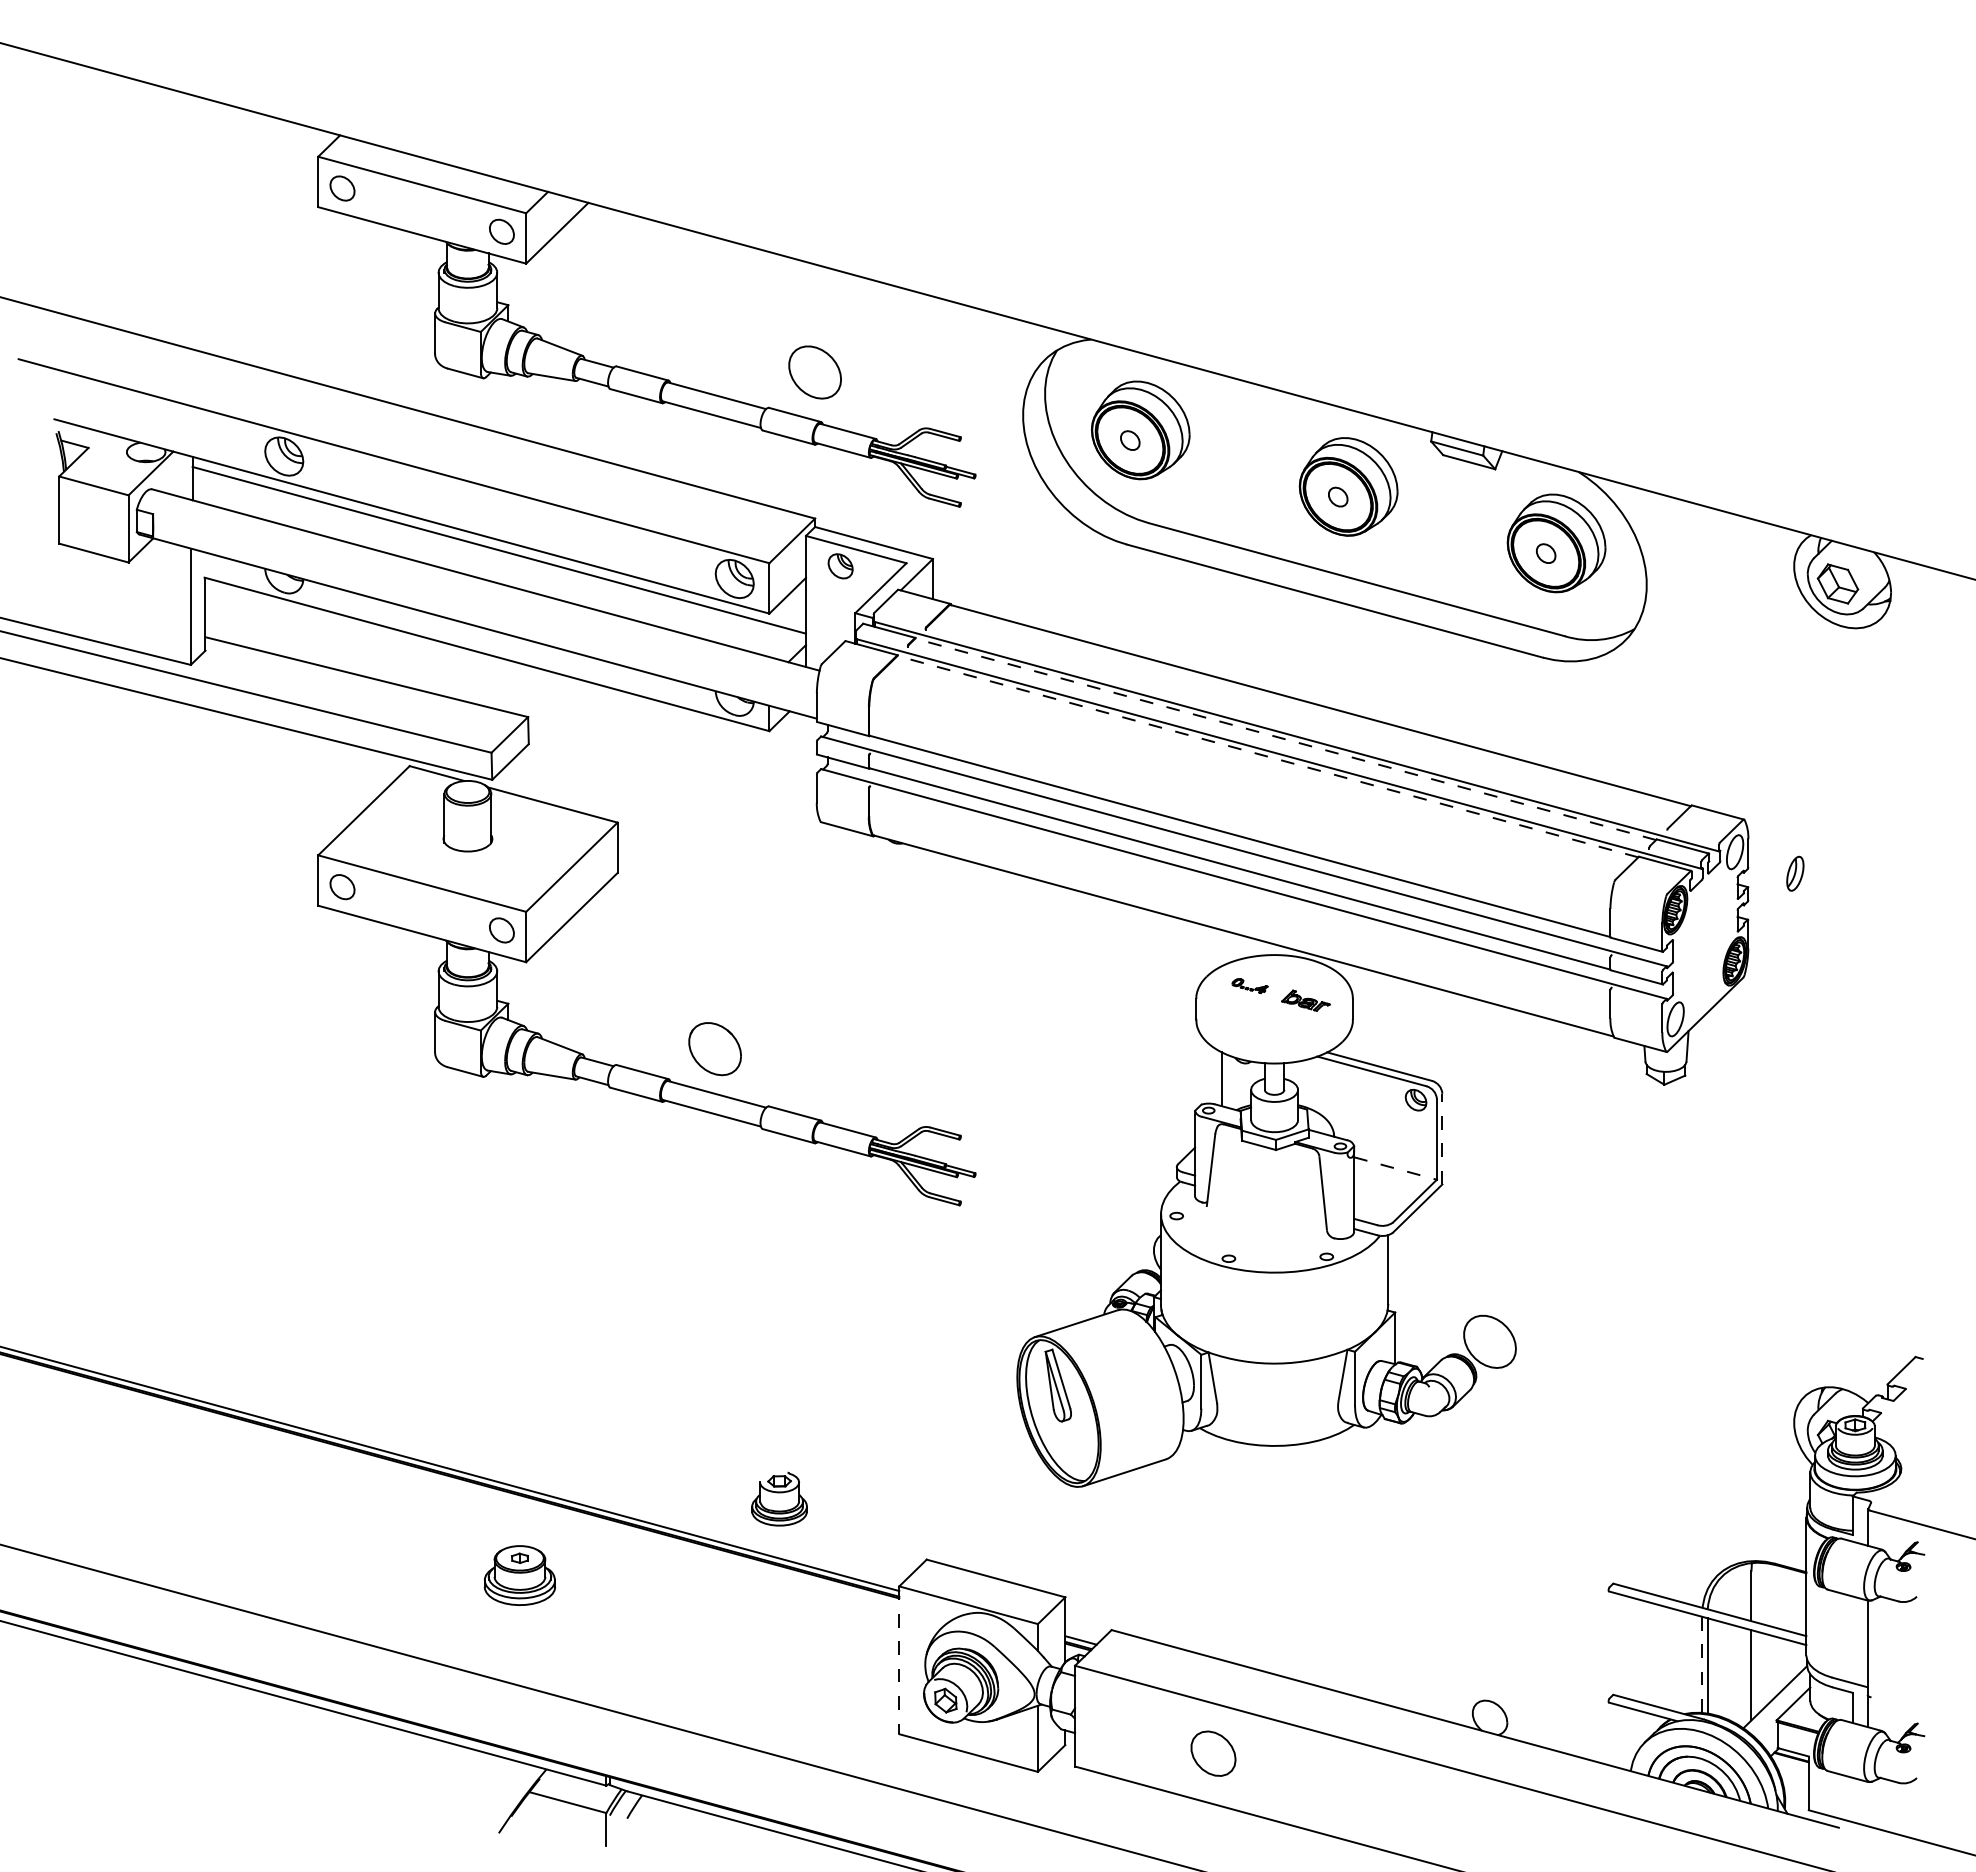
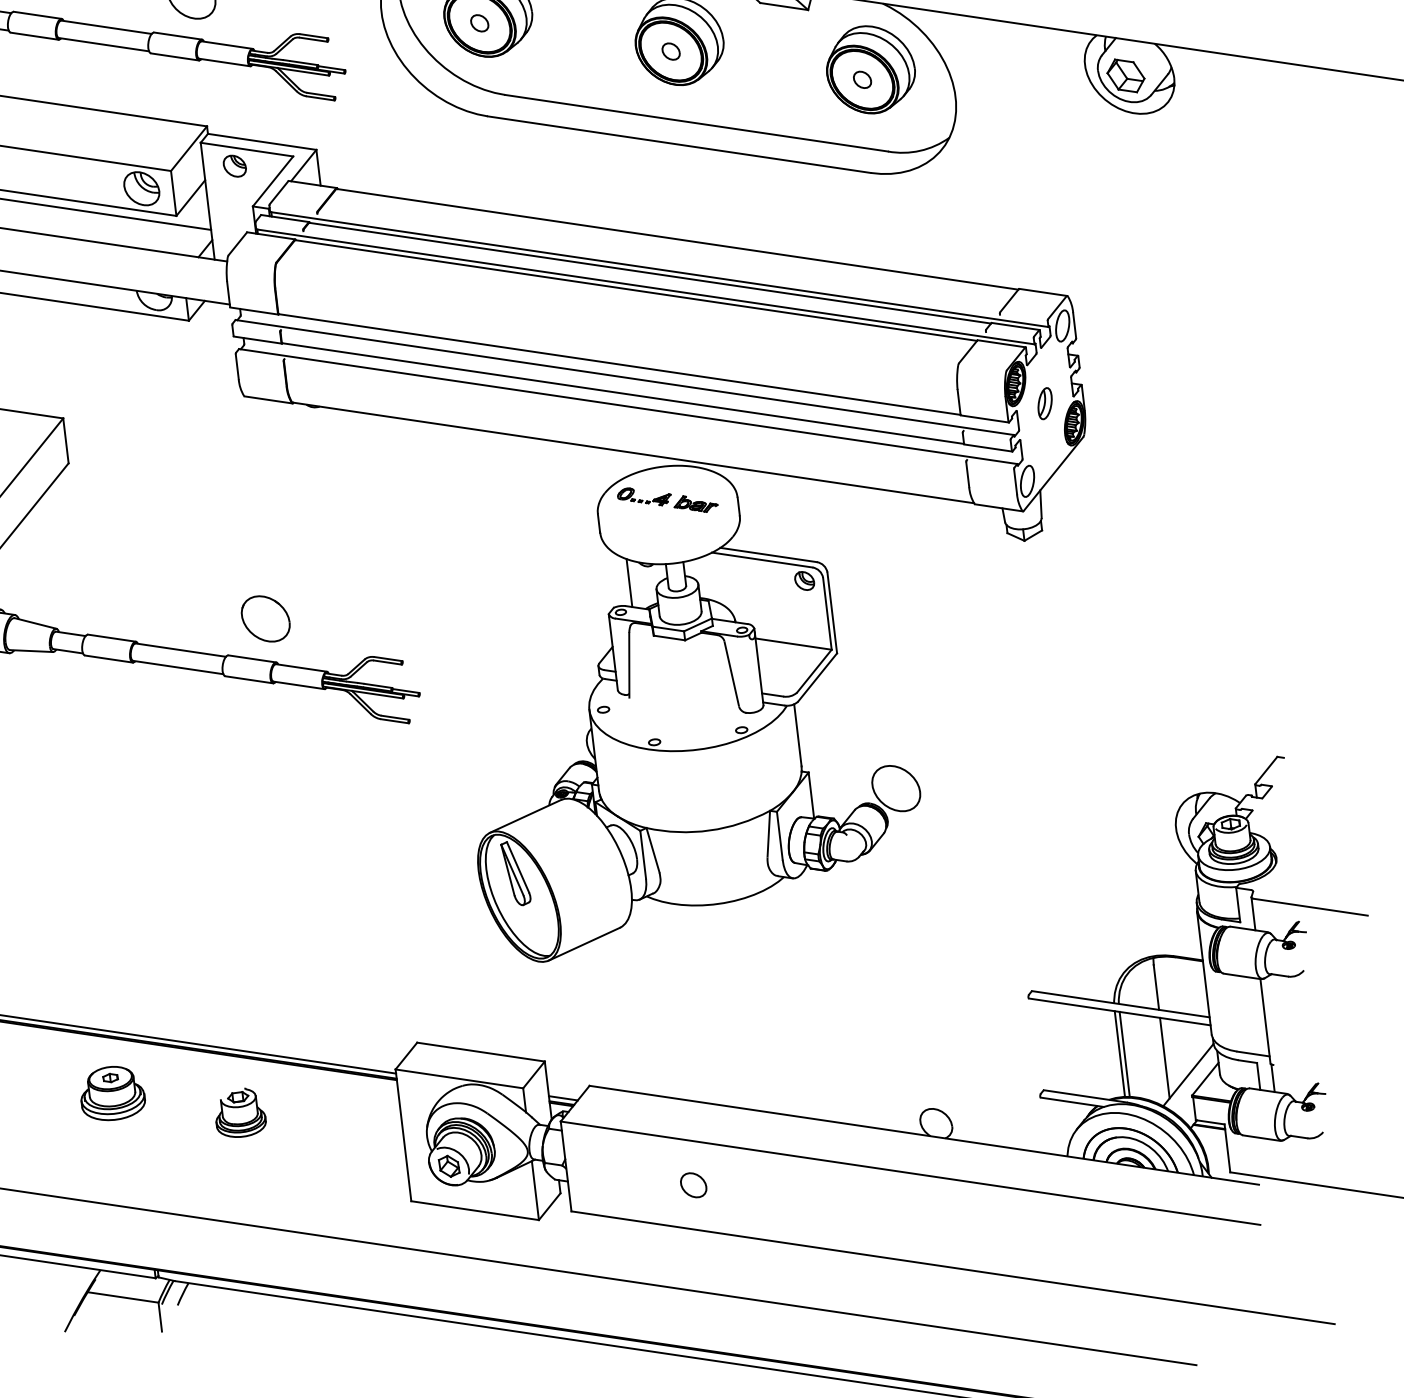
line: (1285, 739) -> (649, 273), dashed -> solid
line: (1268, 756) -> (636, 290), dashed -> solid
part: (1795, 873) -> (1045, 403), moved
part: (1249, 985) -> (643, 496), size x1.67
part: (714, 1049) -> (265, 619), moved
line: (1442, 1138) -> (832, 612), dashed -> solid
line: (1395, 1168) -> (793, 644), dashed -> solid
part: (779, 1498) -> (239, 1112), moved
part: (519, 1575) -> (112, 1093), moved
line: (899, 1660) -> (403, 1135), dashed -> solid
line: (1702, 1664) -> (1120, 1053), dashed -> solid
part: (1213, 1753) -> (693, 1185), size x0.62

